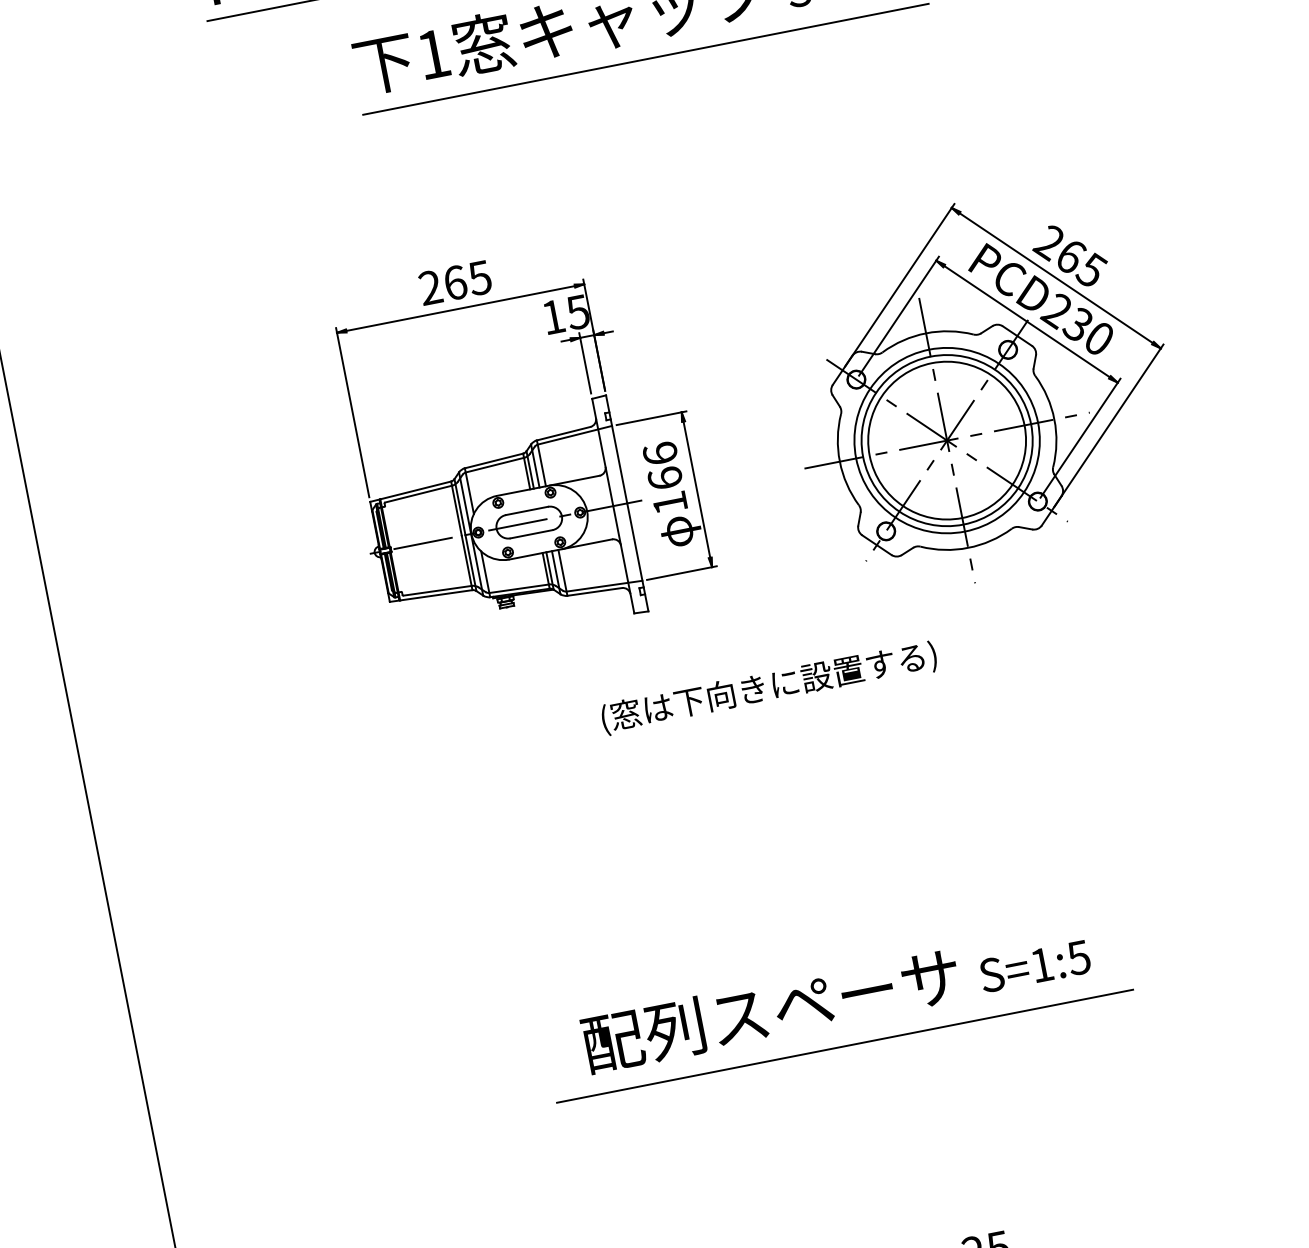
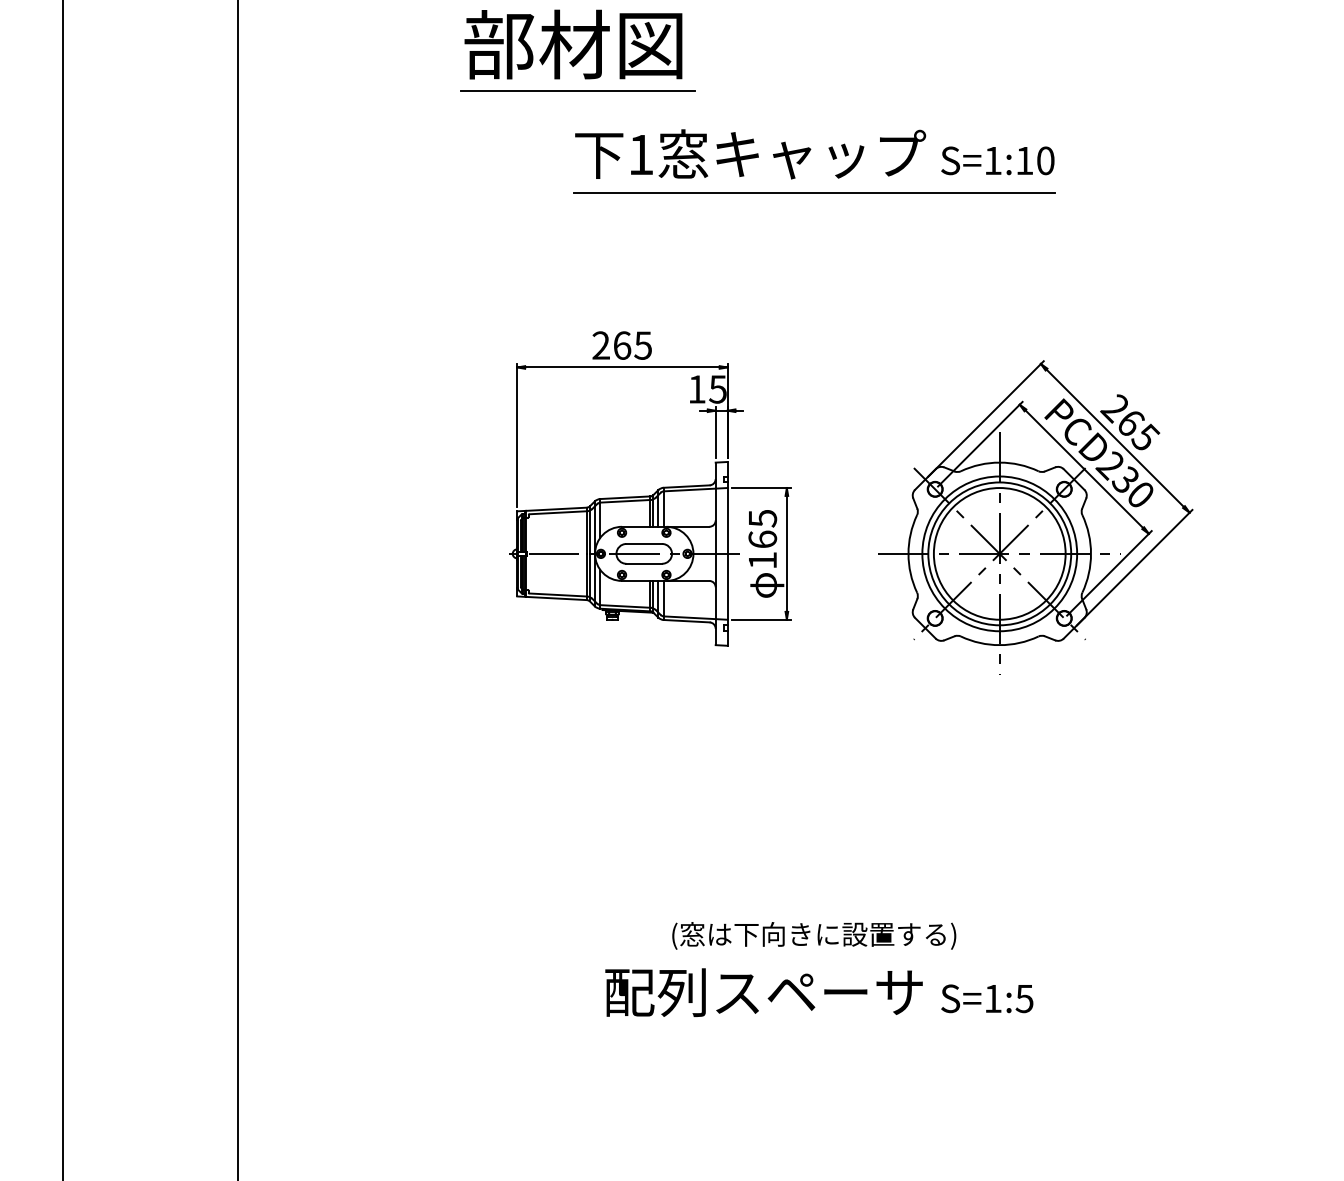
text: (660, 453) -> (762, 518), 166 -> 165
text: (769, 687) -> (814, 935), moved
line: (844, 1046) -> (818, 1033), removed

